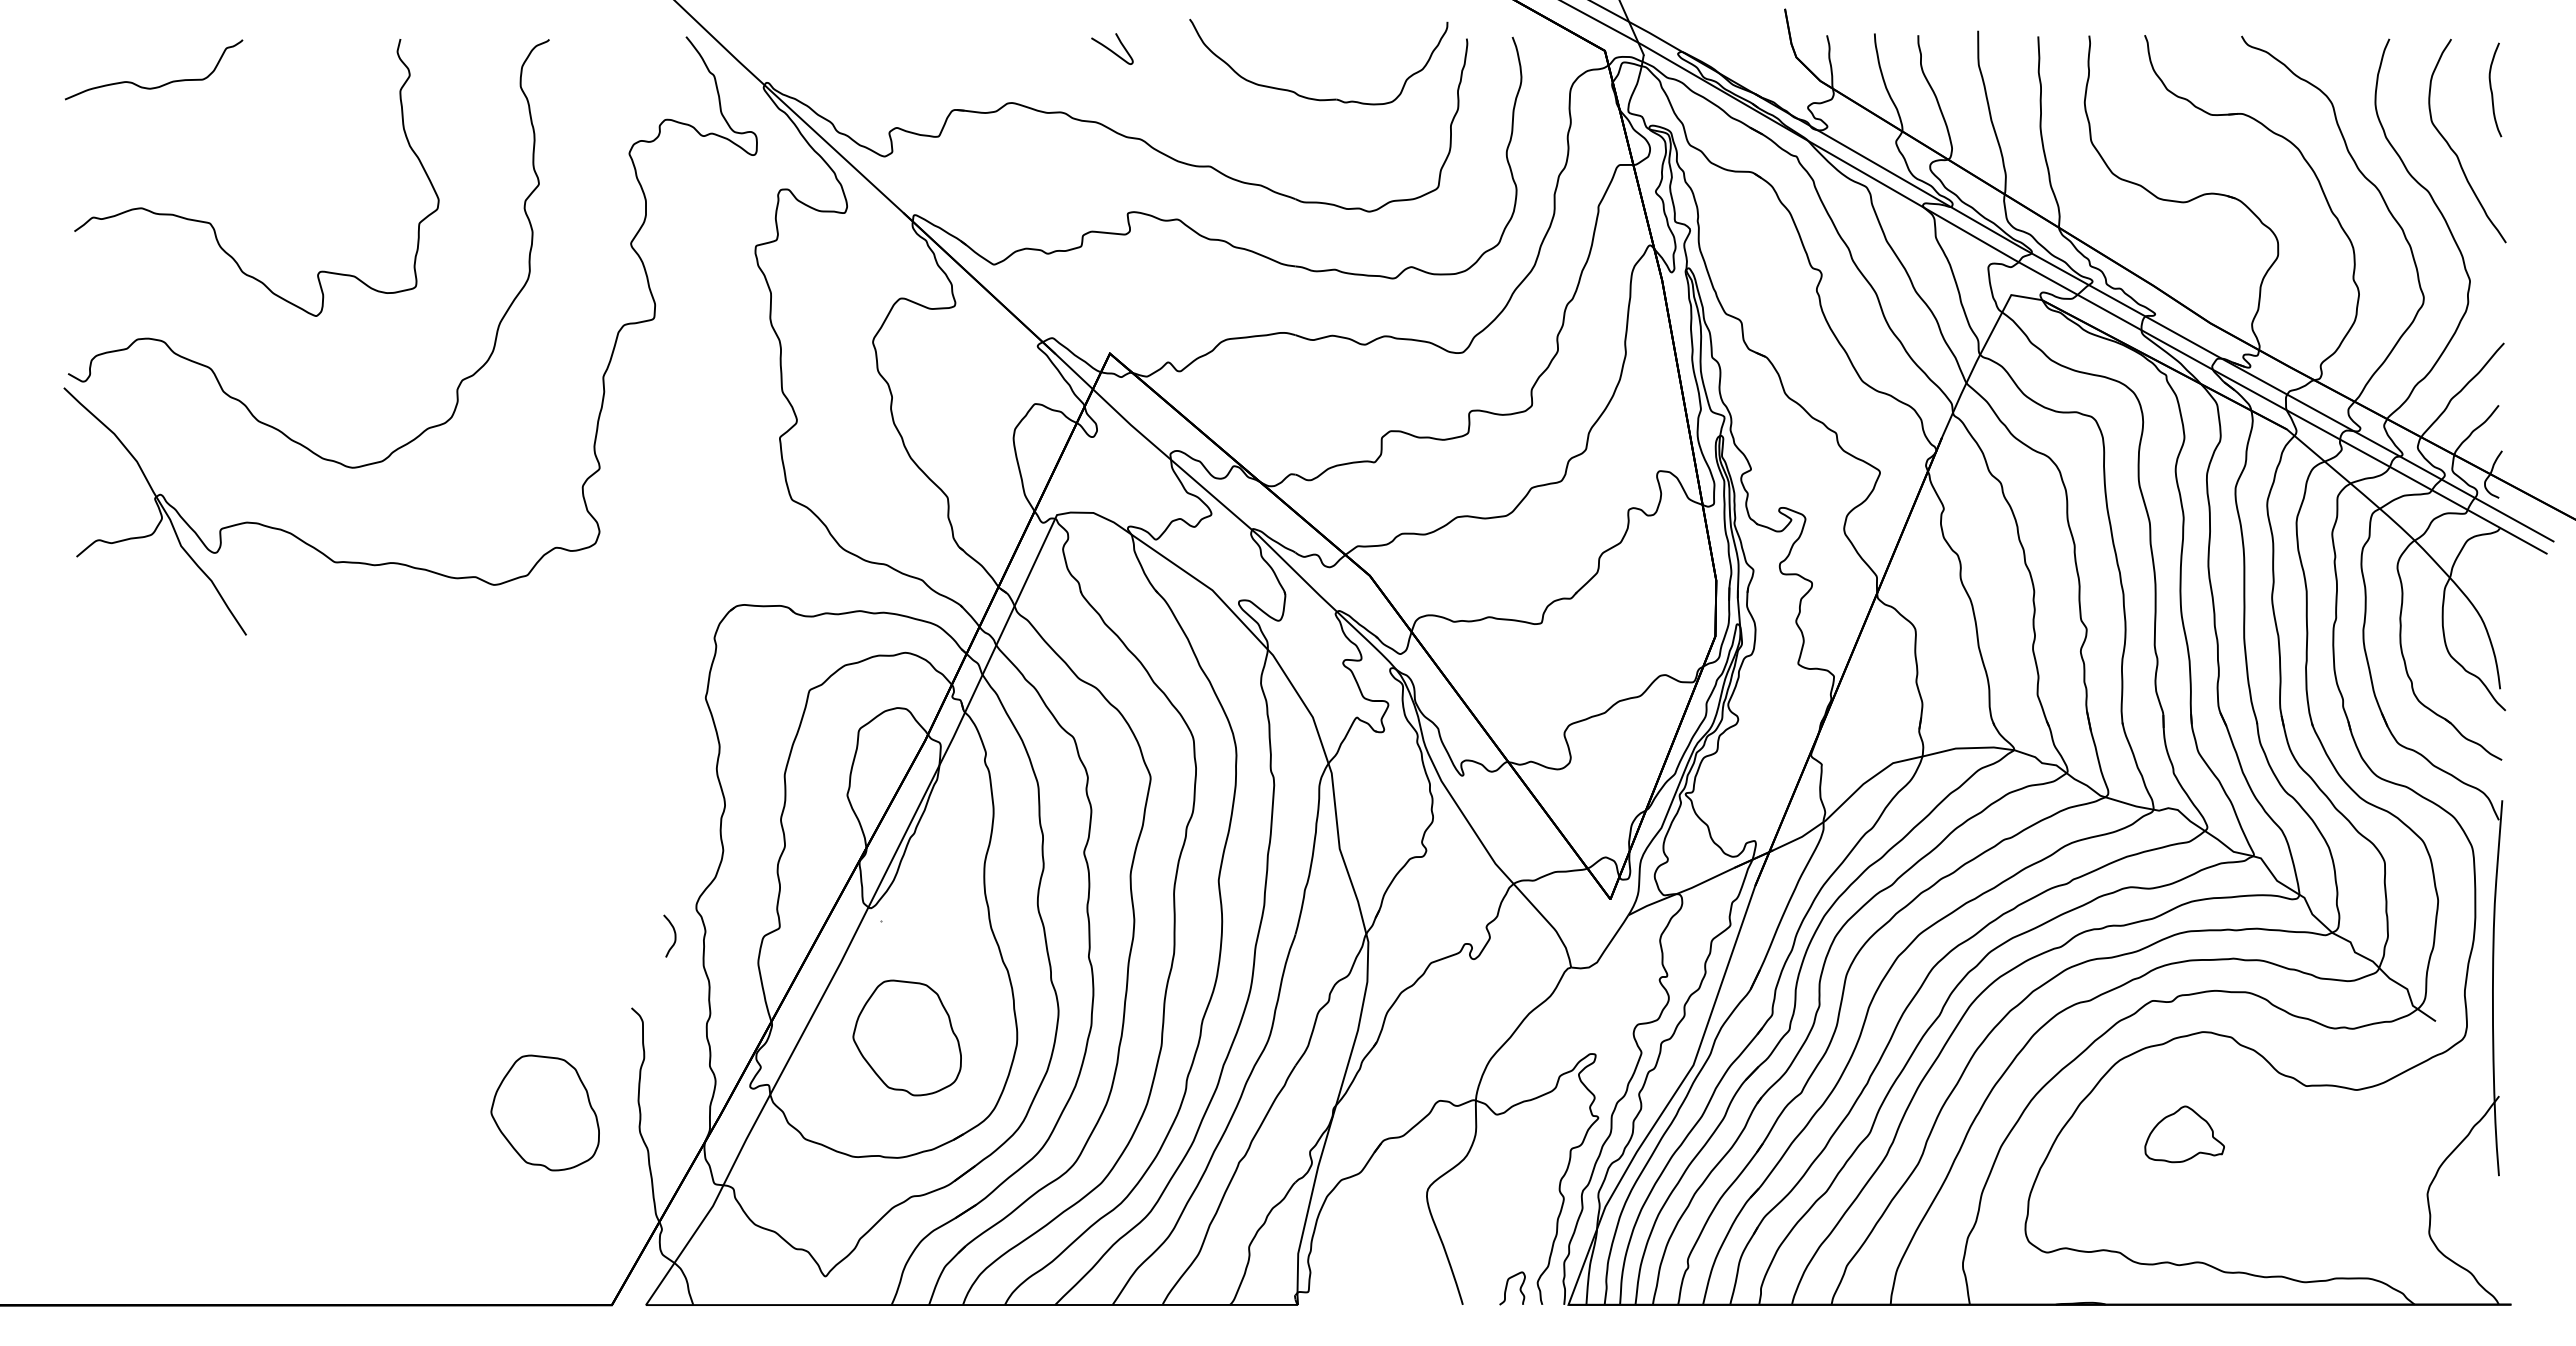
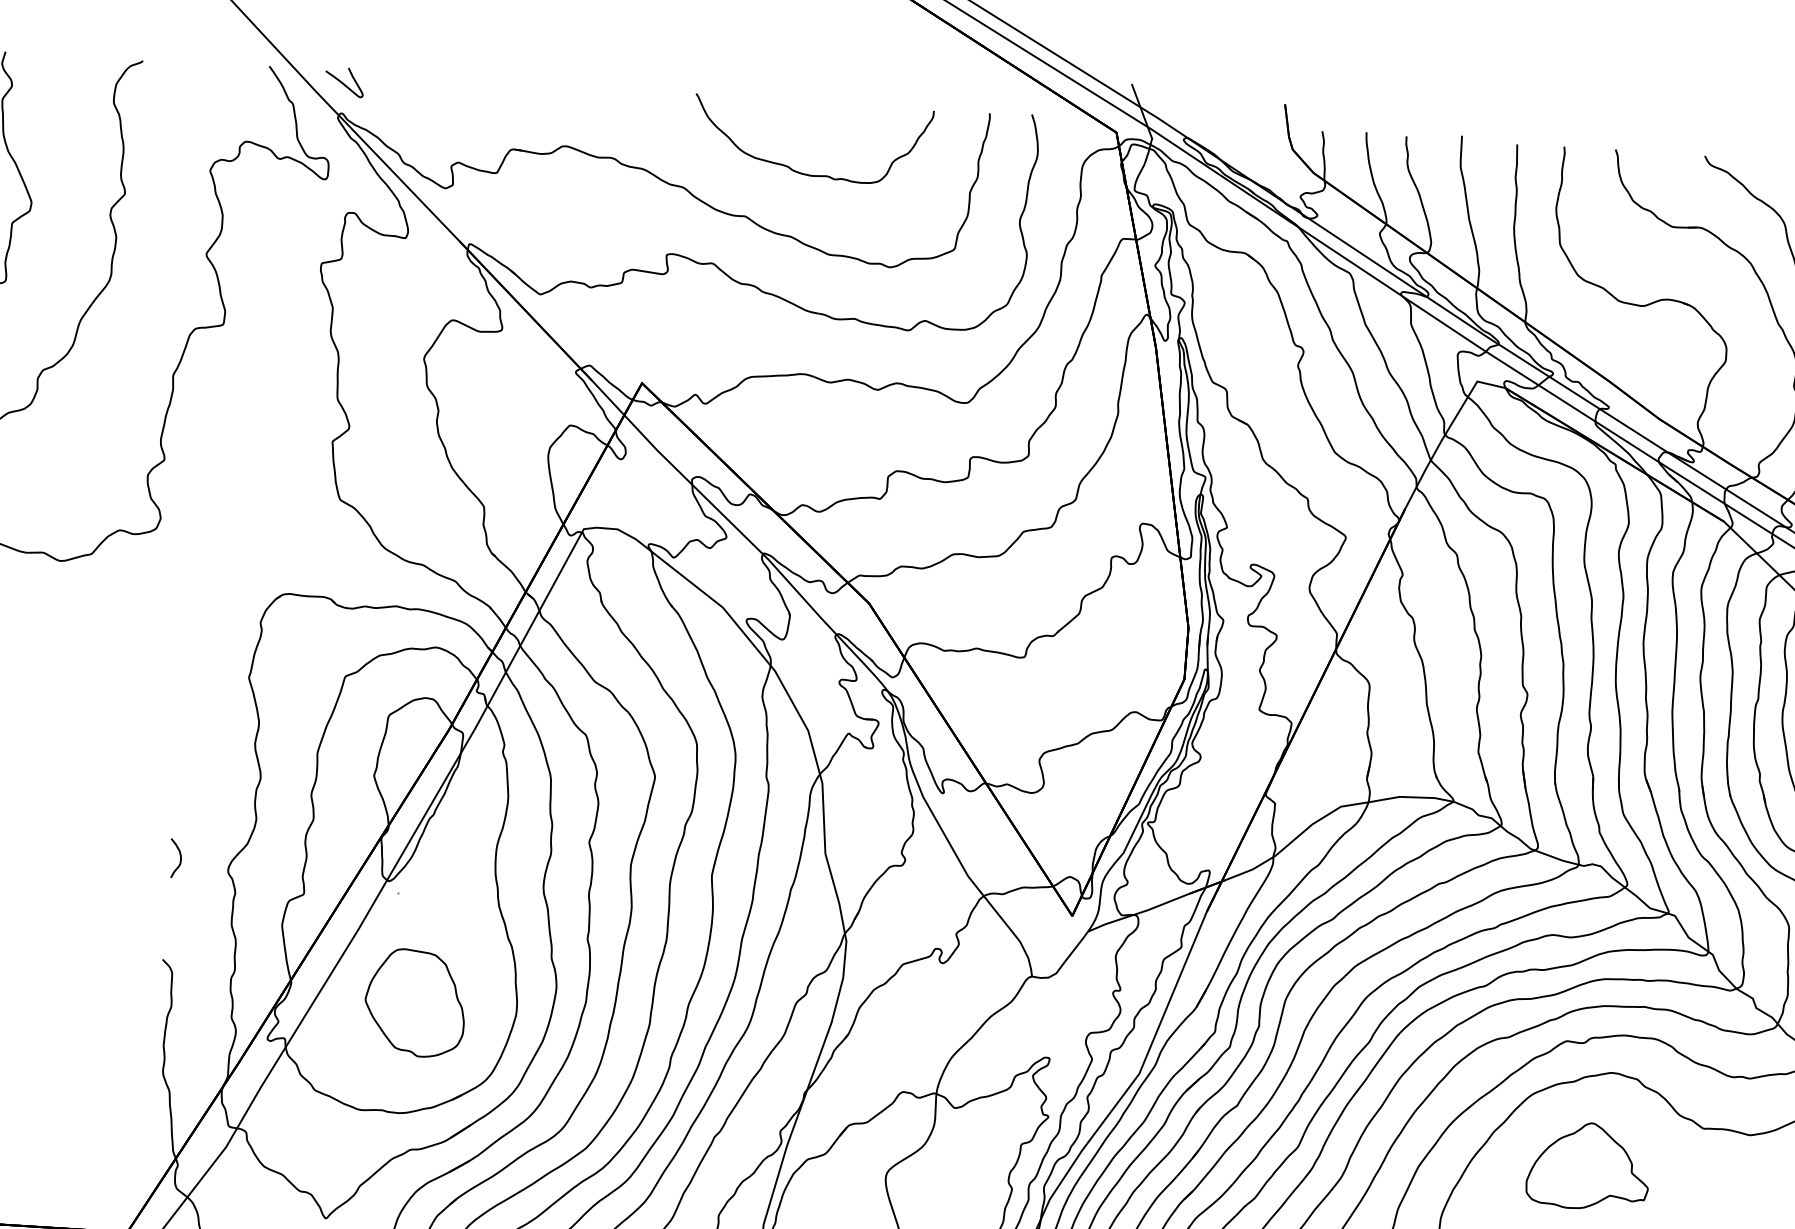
curve: (1111, 49) -> (343, 82), moved
part: (1310, 97) -> (803, 172), moved
curve: (674, 935) -> (180, 858), moved
part: (544, 1112) -> (76, 1050), removed
part: (2184, 1134) -> (1588, 1166), size x1.67

